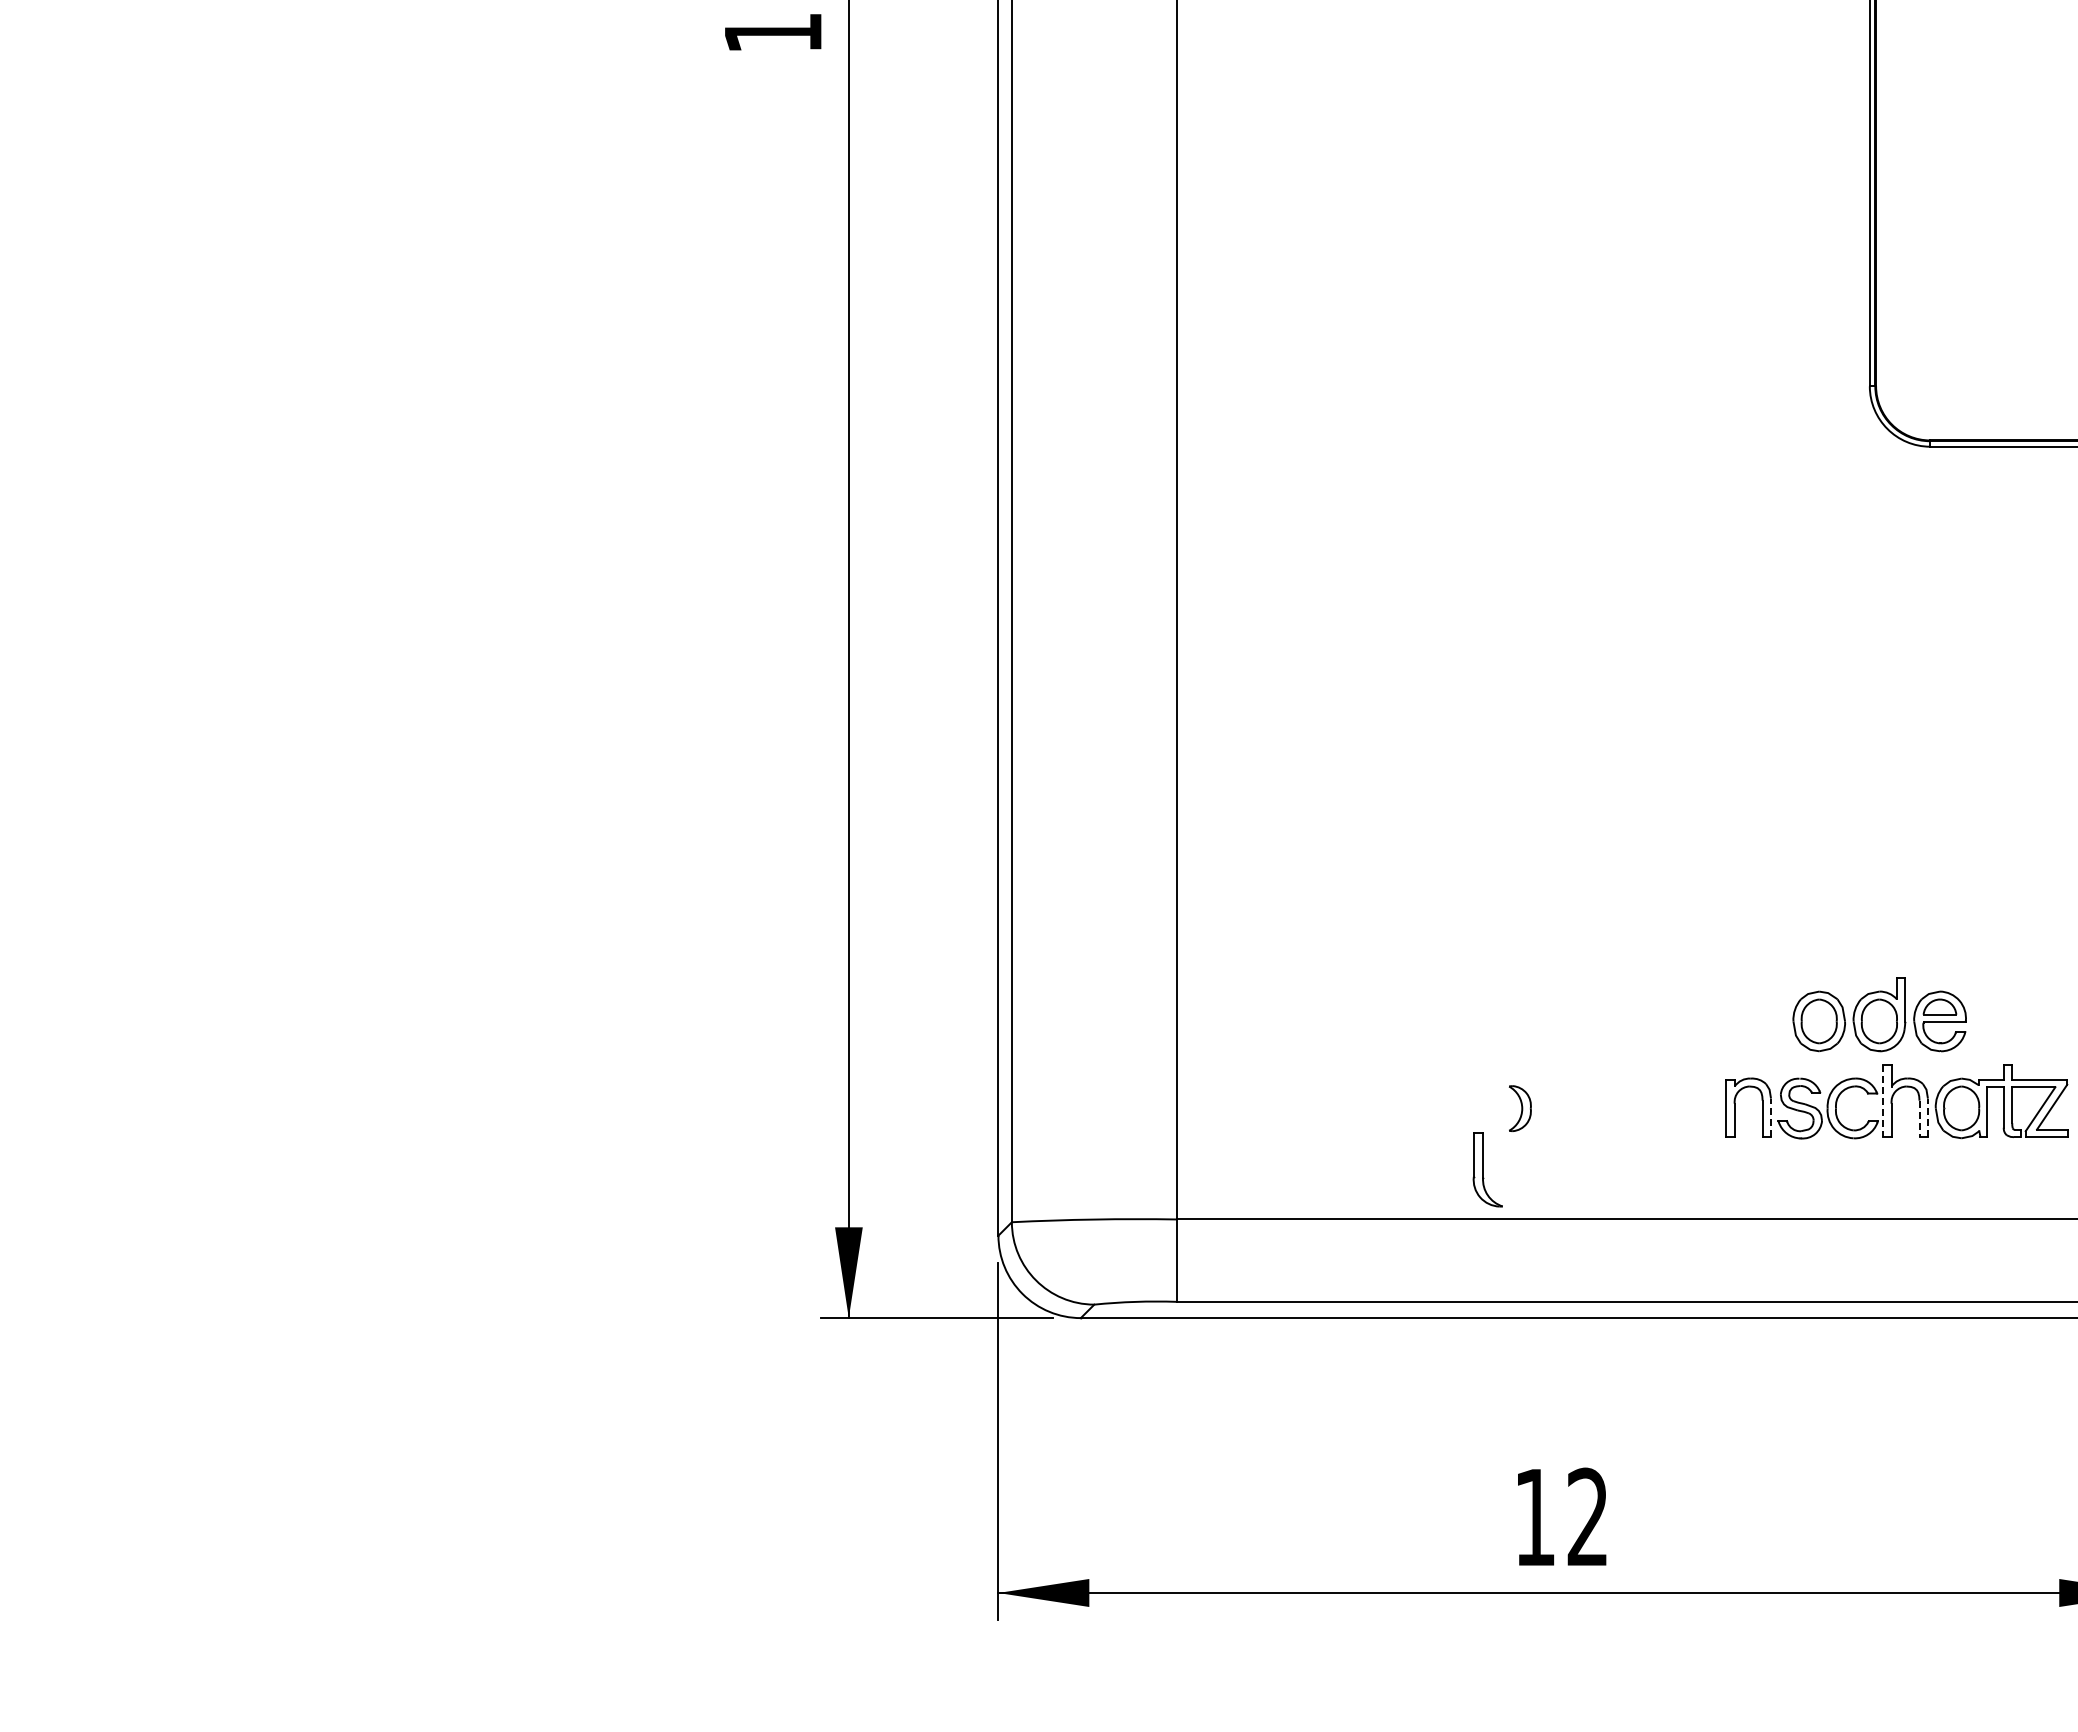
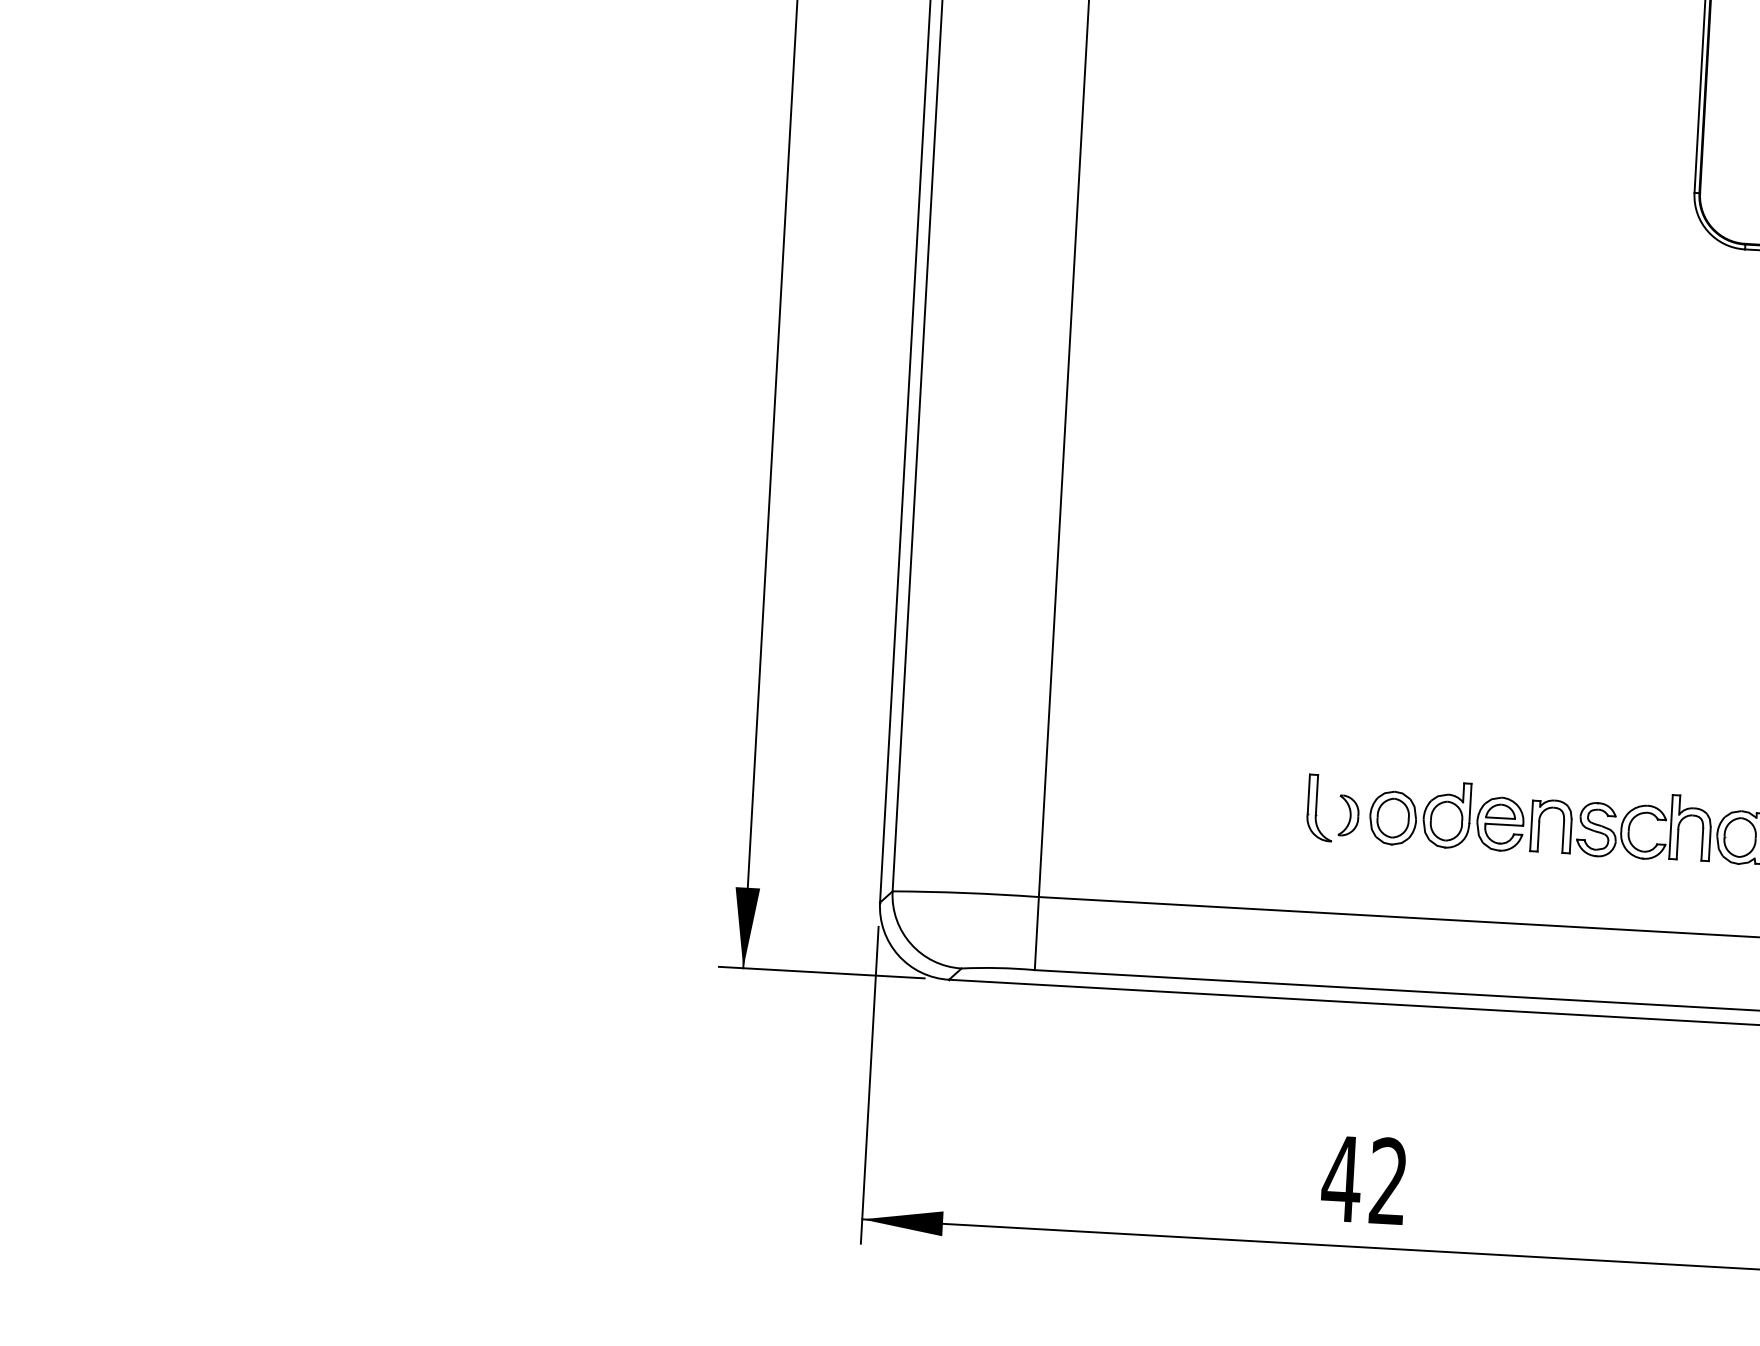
part: (1879, 1014) -> (1446, 814), moved
line: (1883, 1101) -> (1671, 827), dashed -> solid
line: (1771, 1117) -> (1571, 836), dashed -> solid
line: (1927, 1117) -> (1709, 843), dashed -> solid
line: (1919, 1119) -> (1702, 845), dashed -> solid
part: (1487, 1169) -> (1320, 807), moved
text: (1535, 1517) -> (1342, 1179), 12 -> 42

